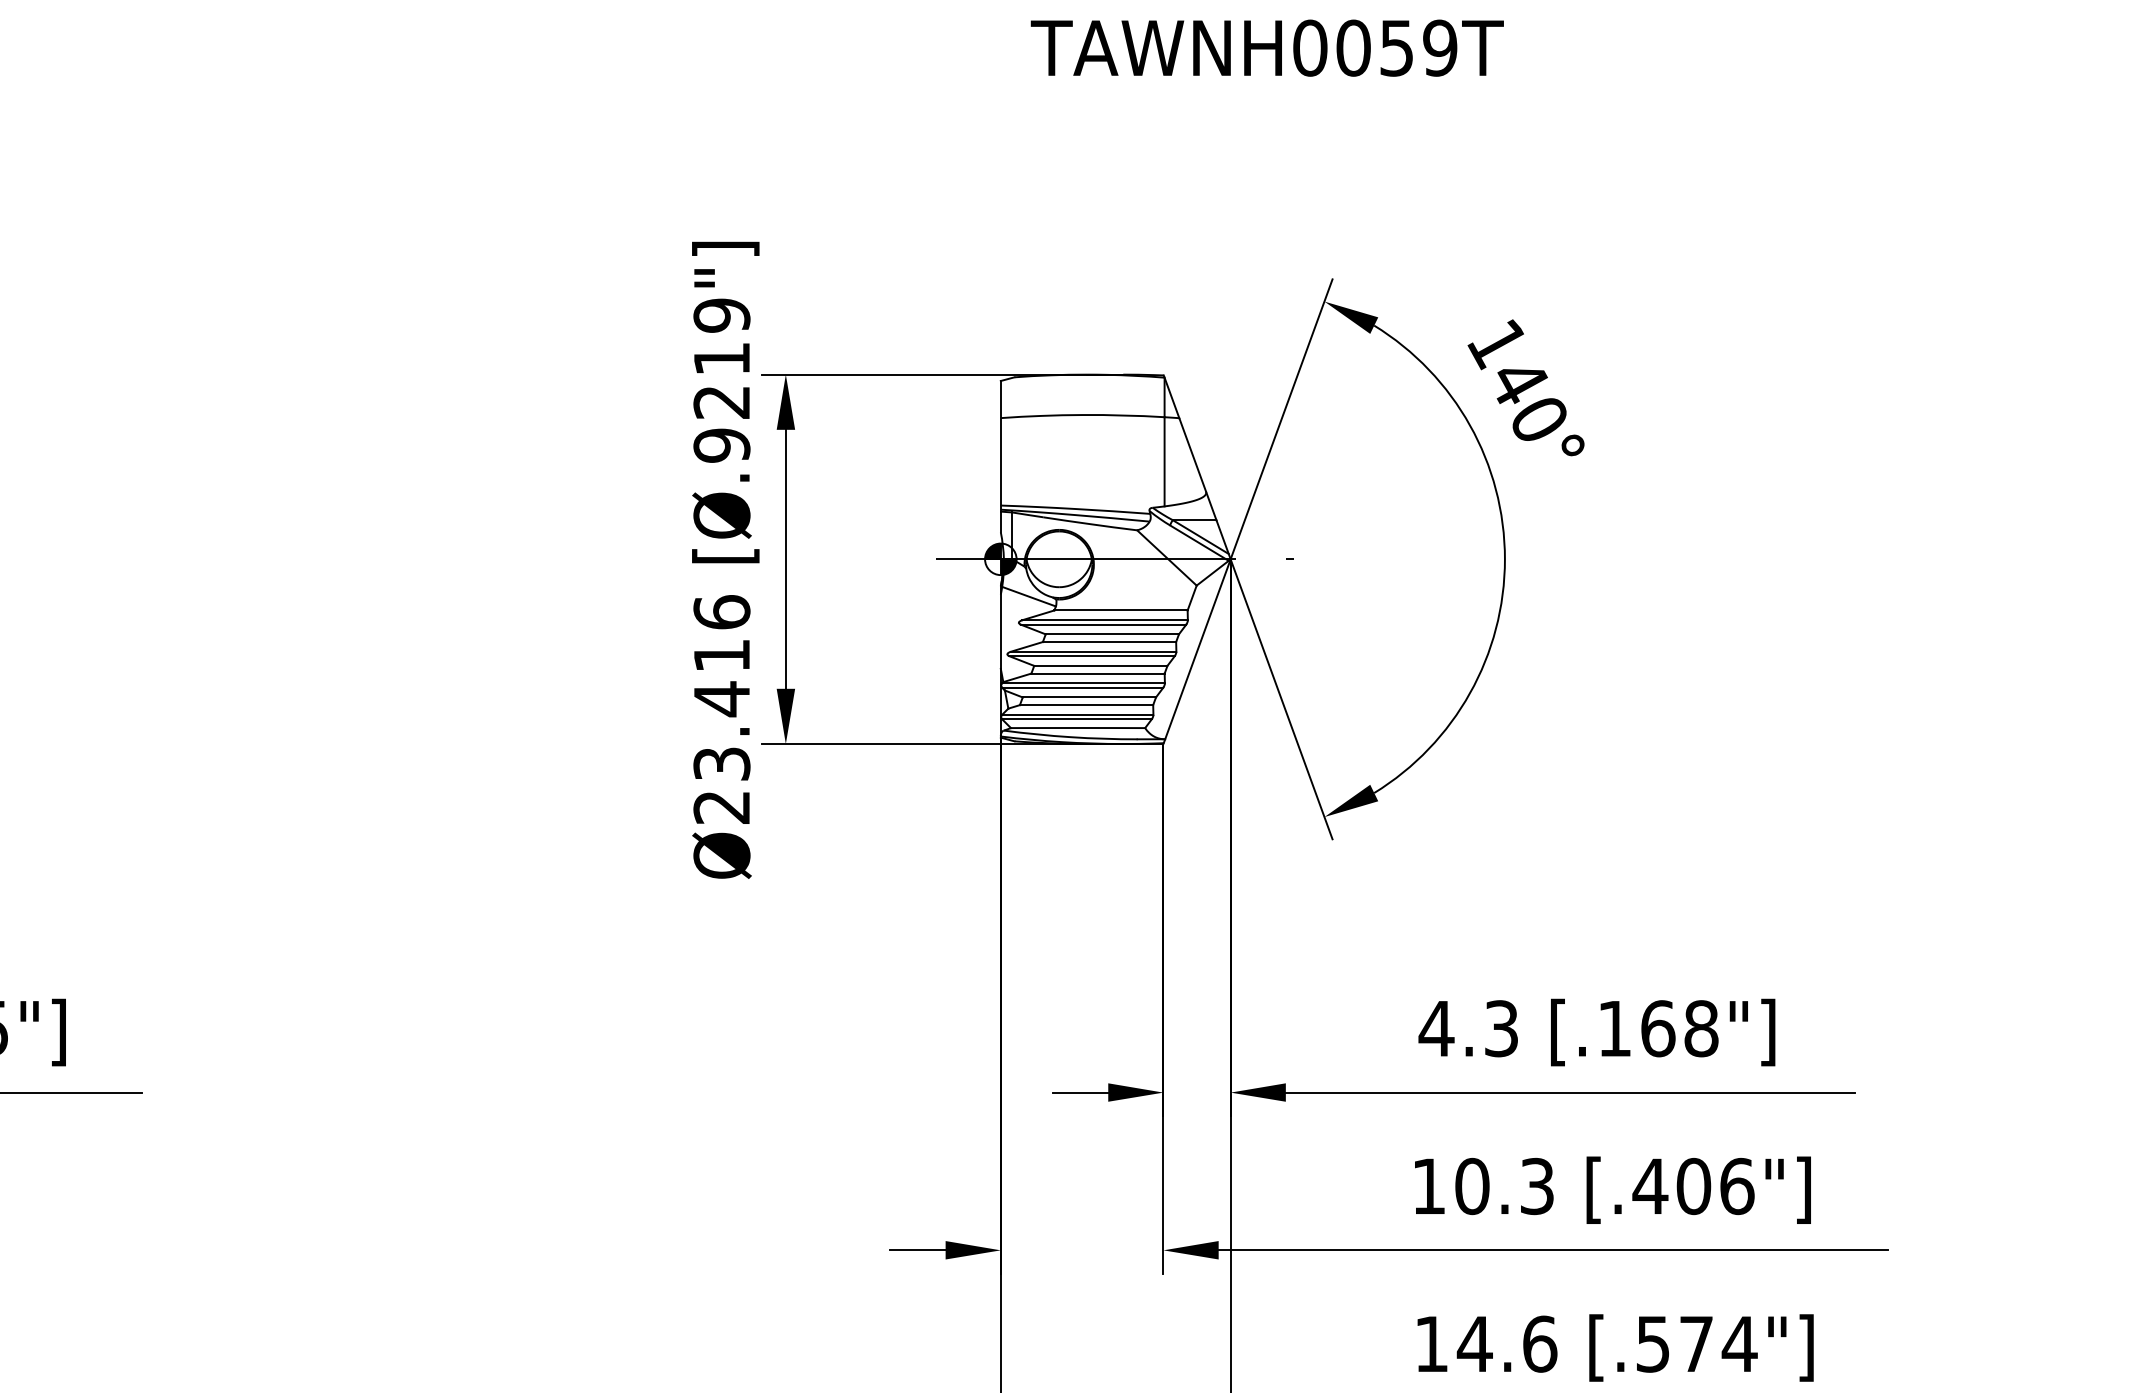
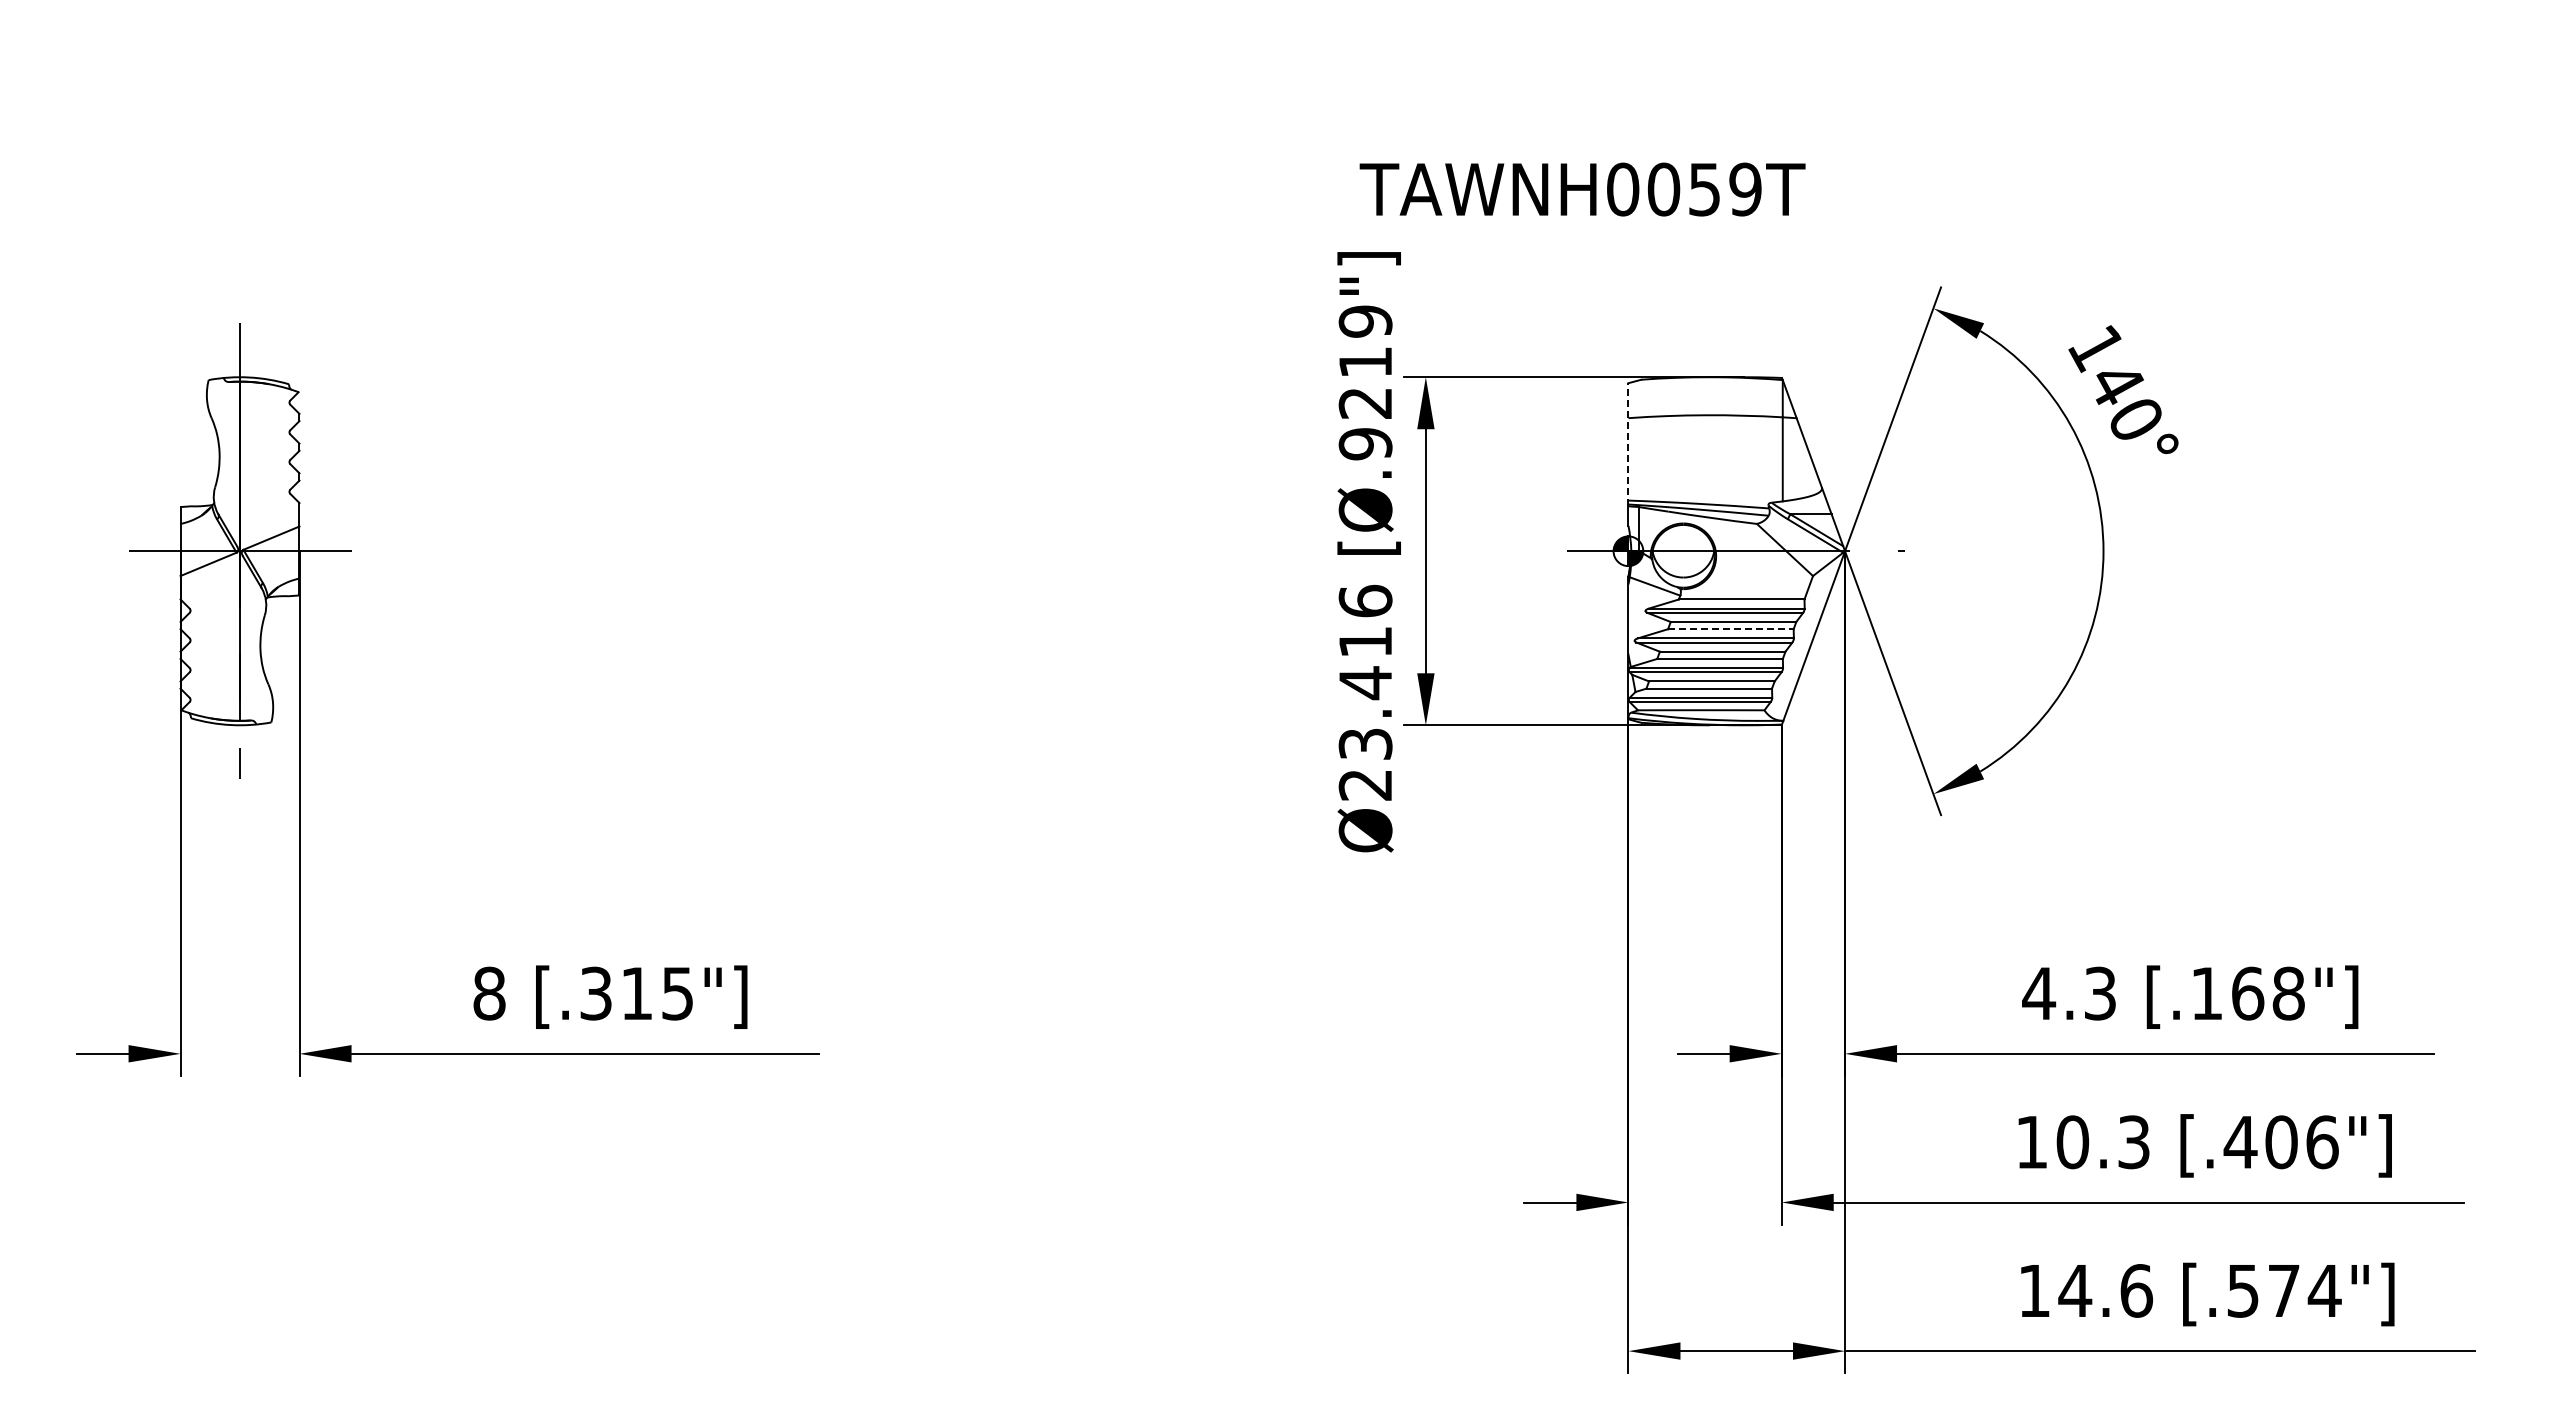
text: (1267, 48) -> (1582, 189), moved
line: (1000, 446) -> (1628, 444), solid -> dashed
line: (1109, 642) -> (1730, 629), solid -> dashed

